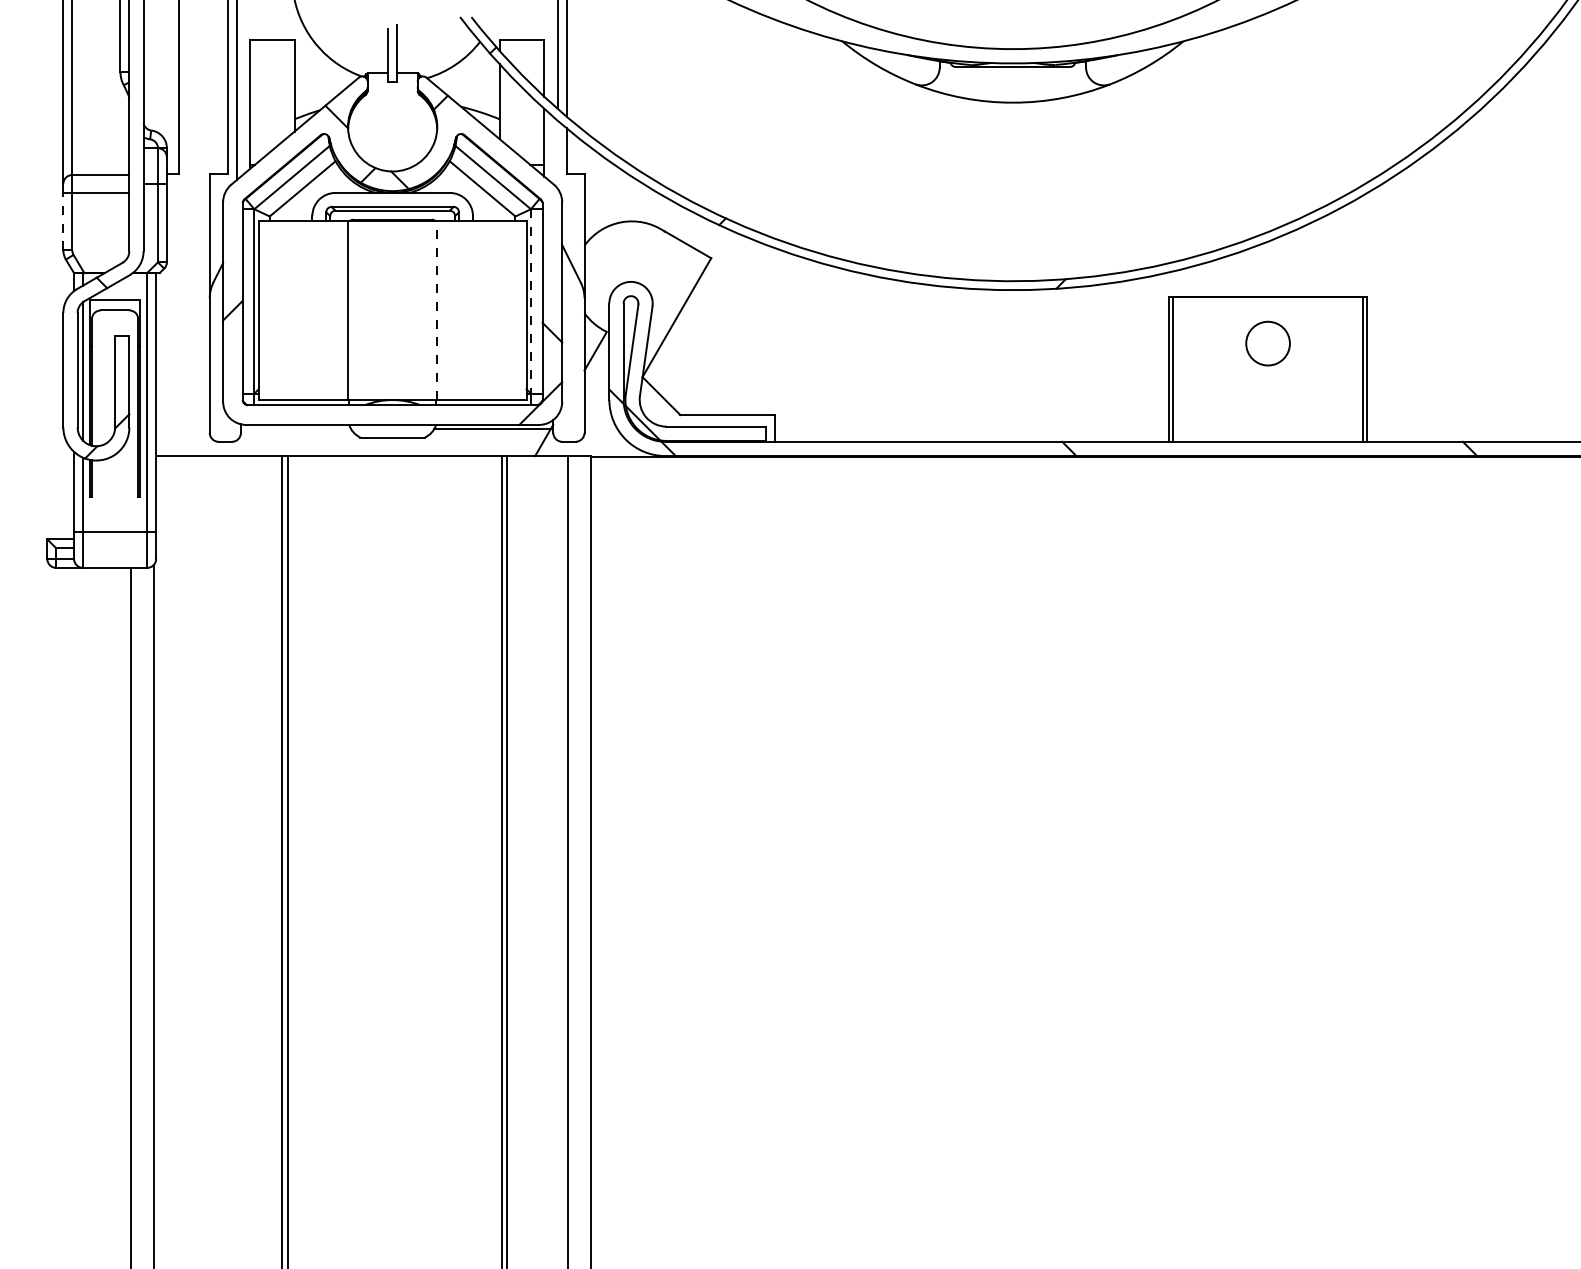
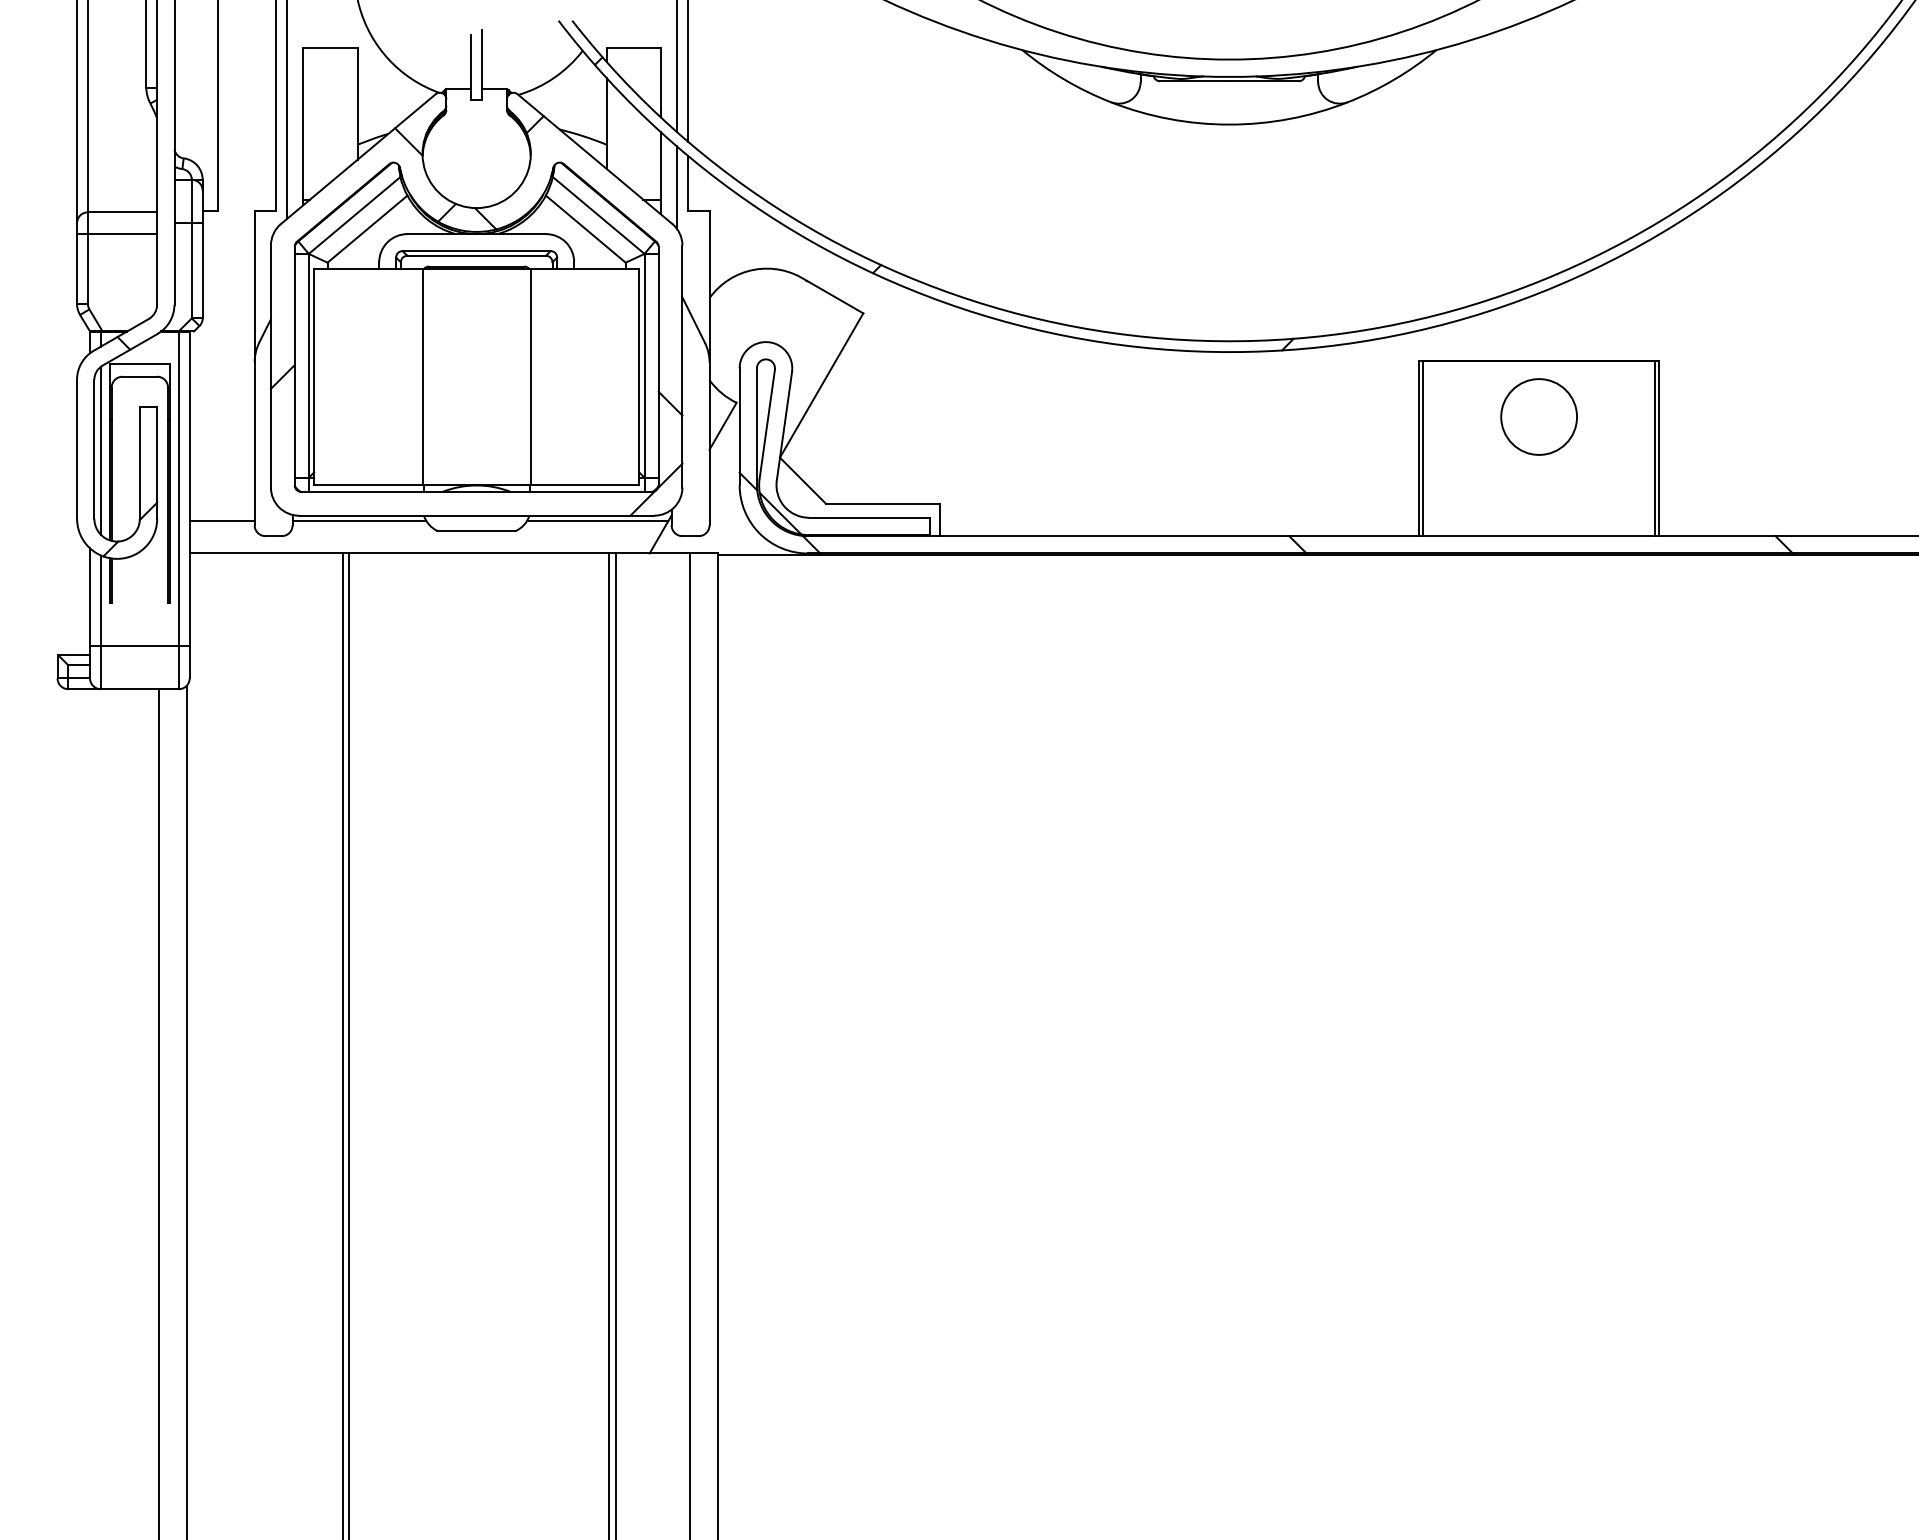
line: (558, 154) -> (677, 187), added
line: (63, 221) -> (77, 268), dashed -> solid
line: (530, 301) -> (644, 365), dashed -> solid
line: (437, 310) -> (530, 376), dashed -> solid
circle: (1267, 343) -> (1538, 416), size x1.43
line: (182, 429) -> (221, 521), added
line: (296, 429) -> (359, 521), added

